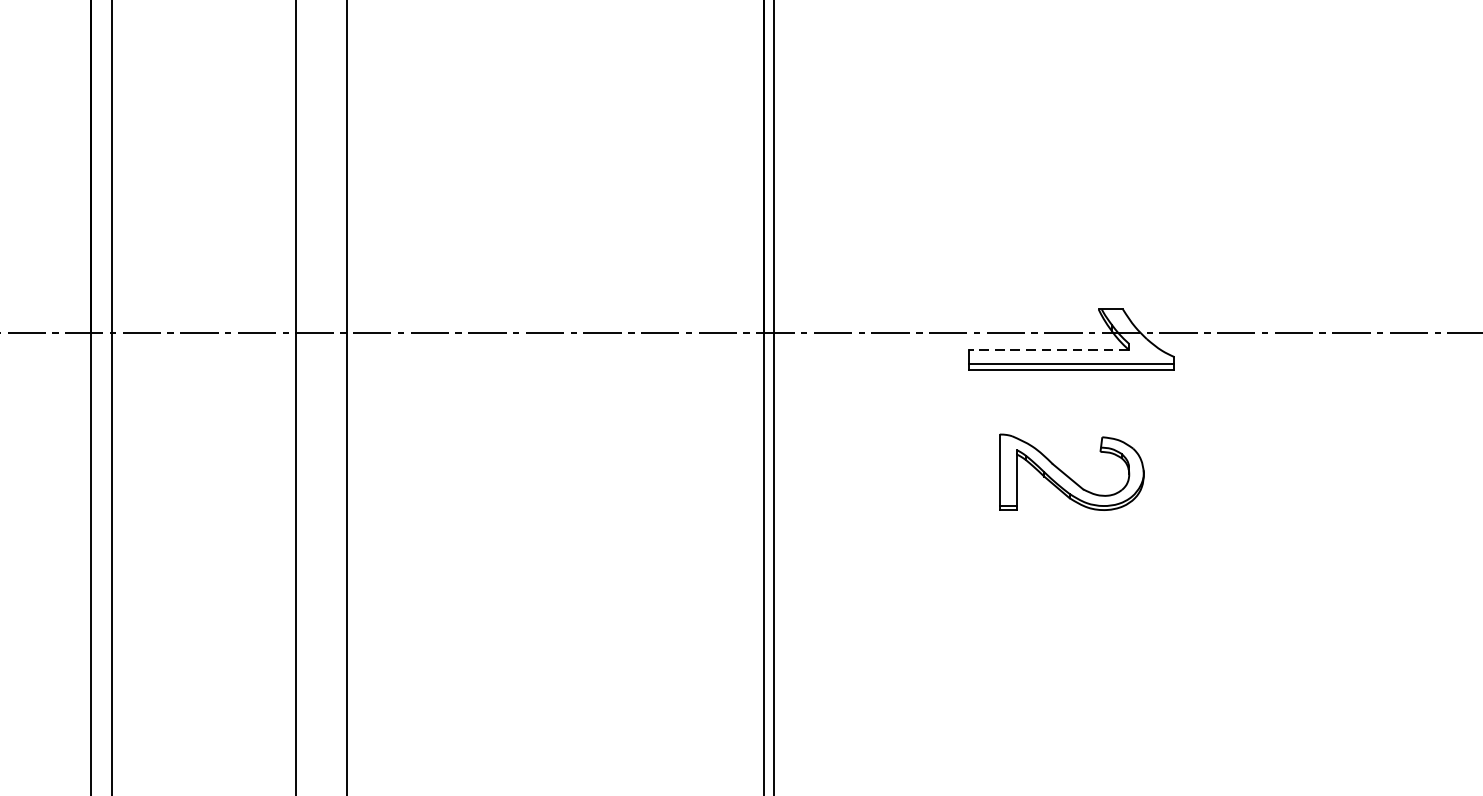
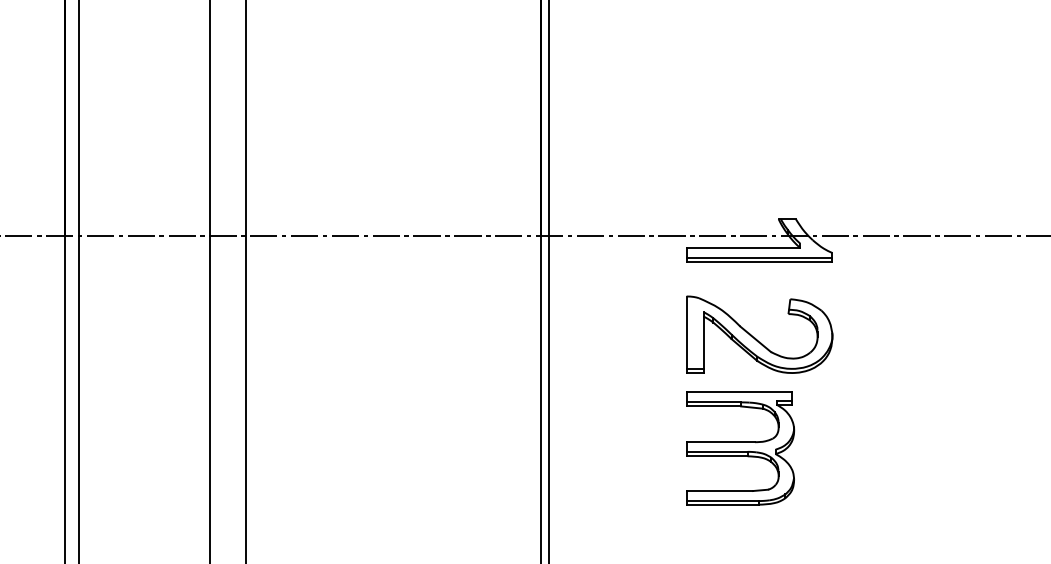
line: (1049, 349) -> (743, 247), dashed -> solid
part: (1071, 472) -> (759, 334), size x1.43
part: (1044, 632) -> (740, 448), added

